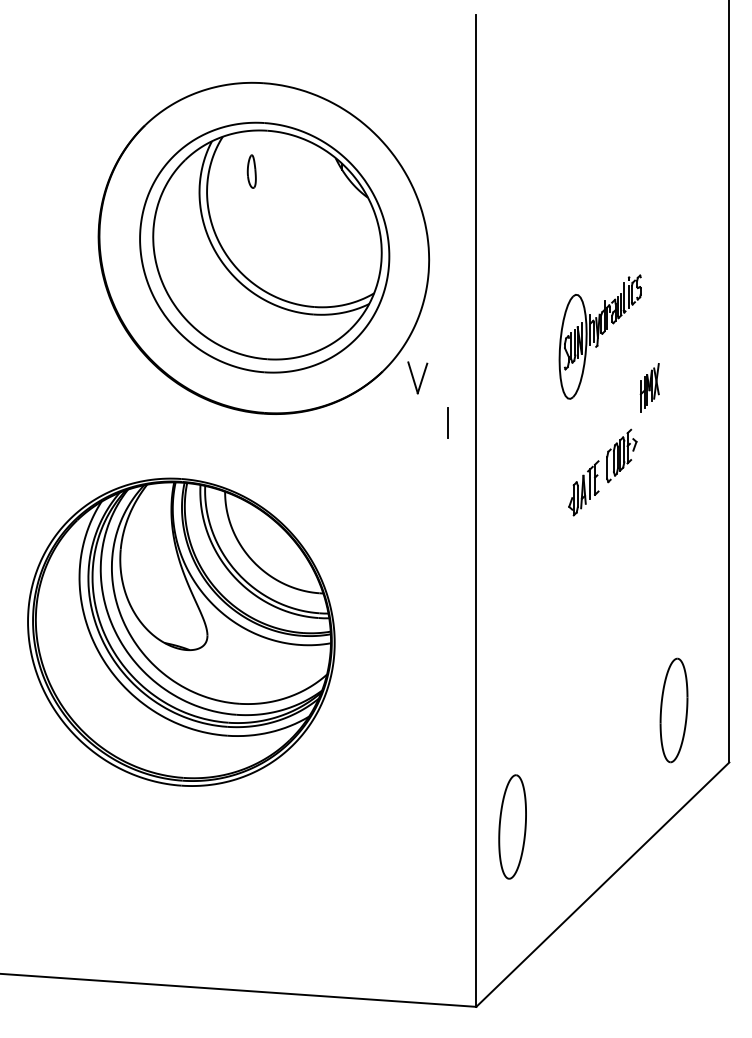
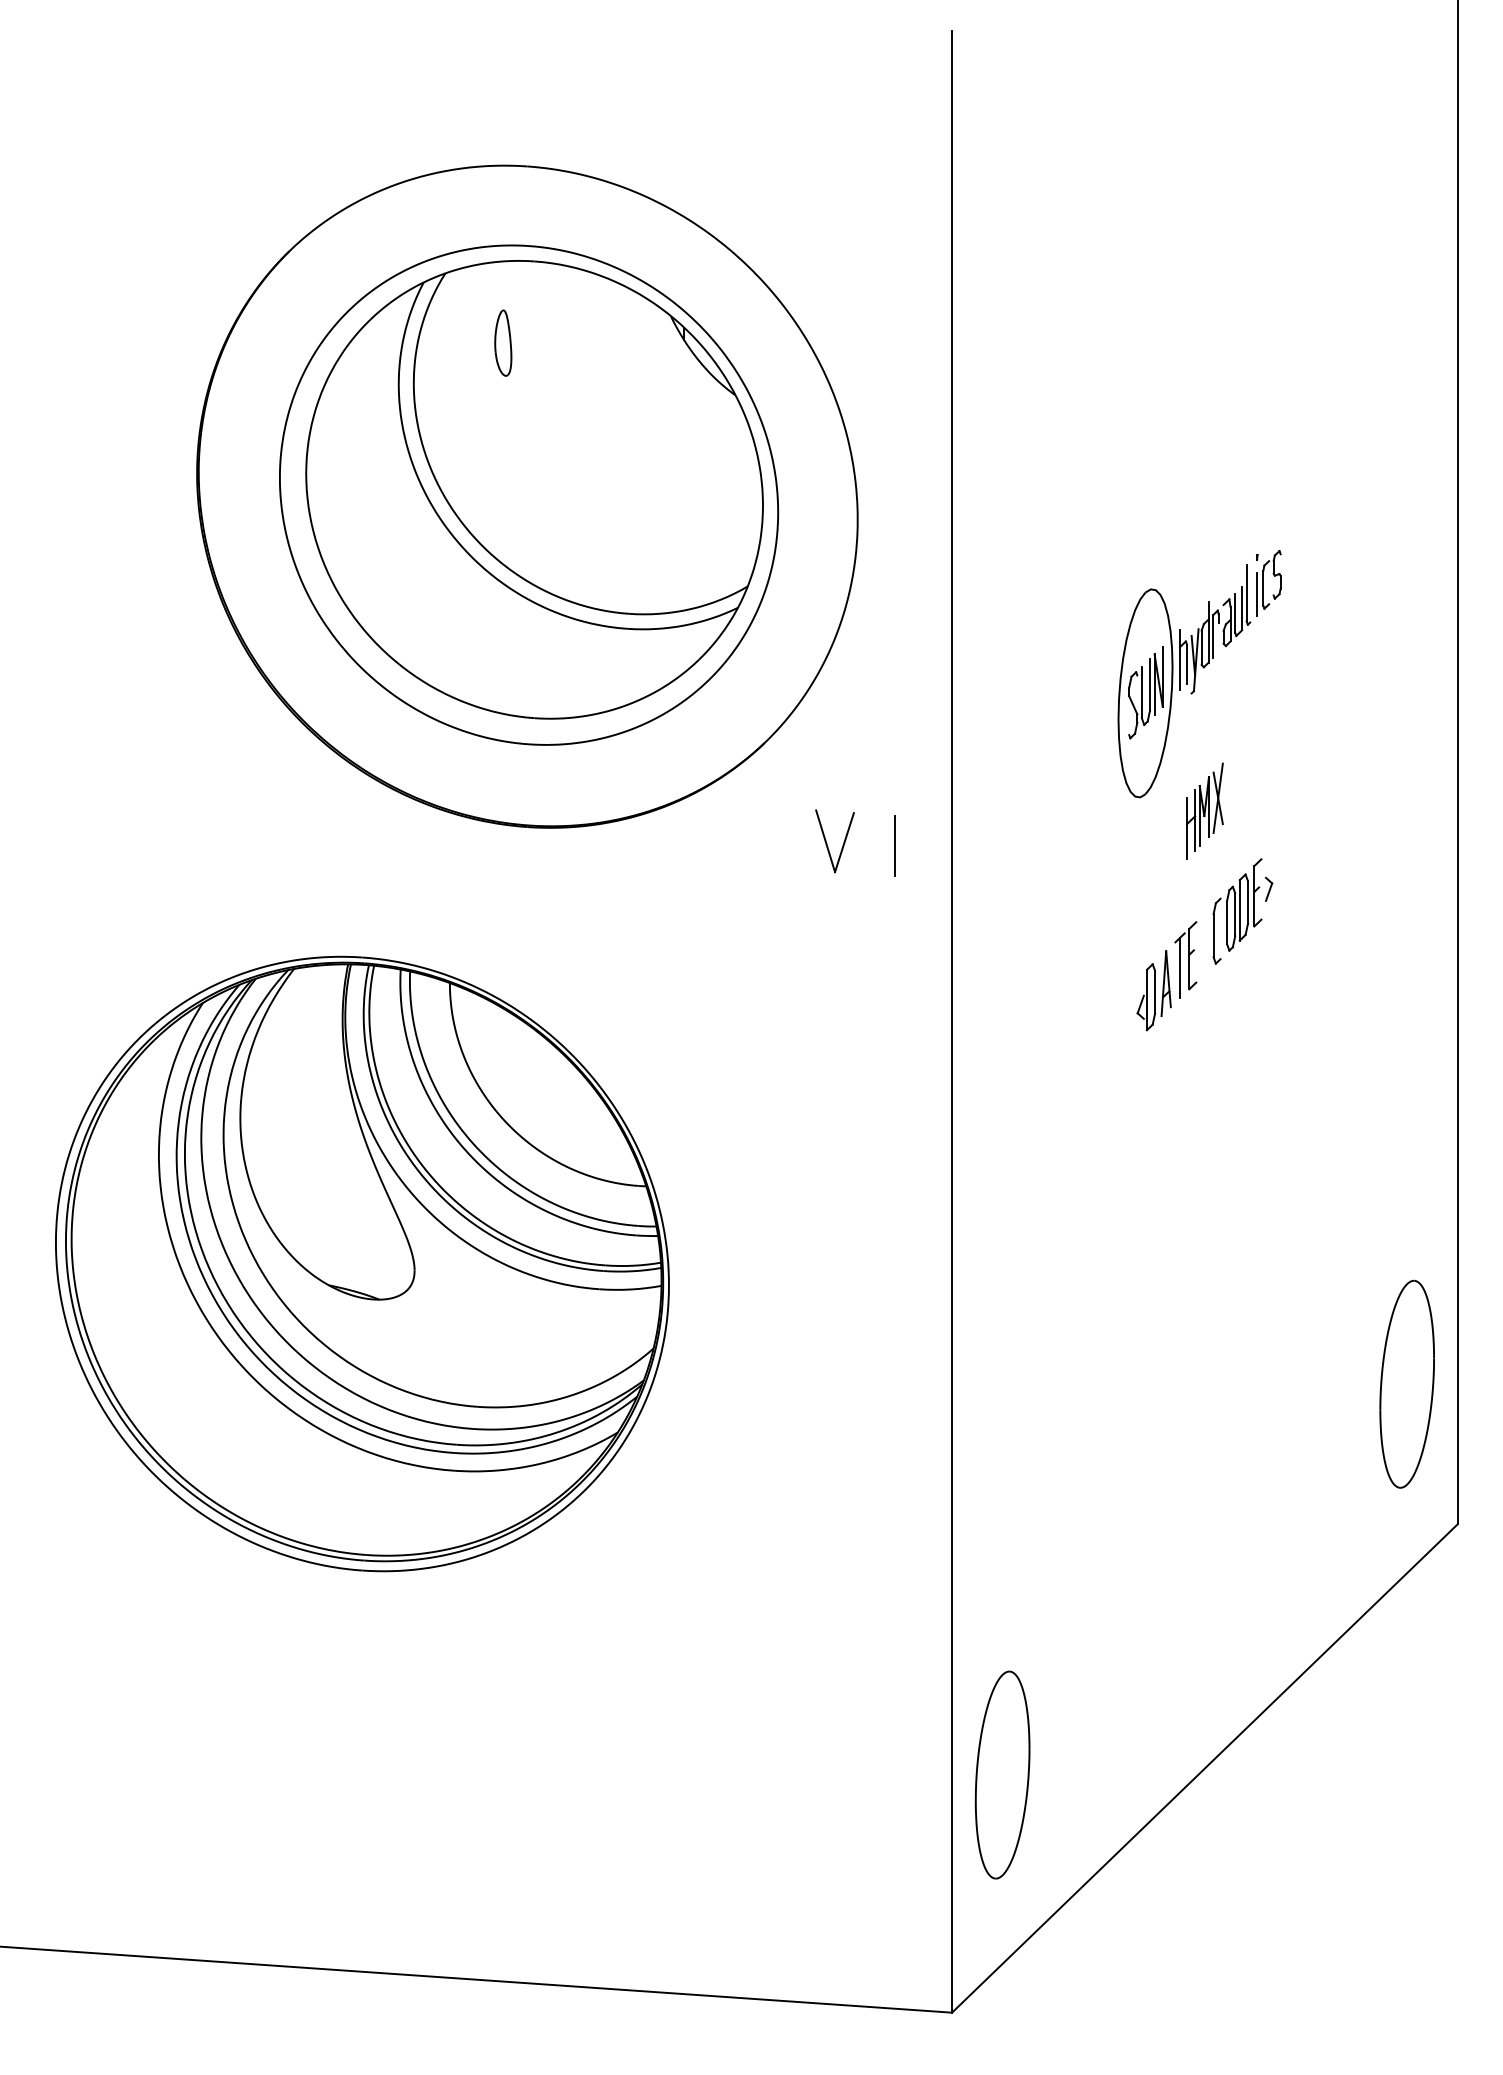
part: (417, 377) -> (834, 840), moved
part: (649, 387) -> (1204, 810), moved
part: (673, 710) -> (1406, 1384), moved
part: (512, 826) -> (1002, 1774), moved

